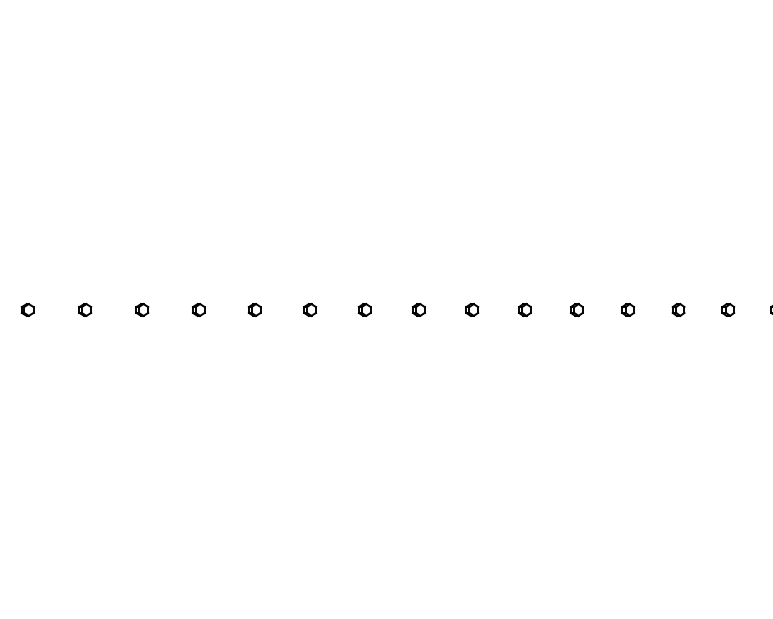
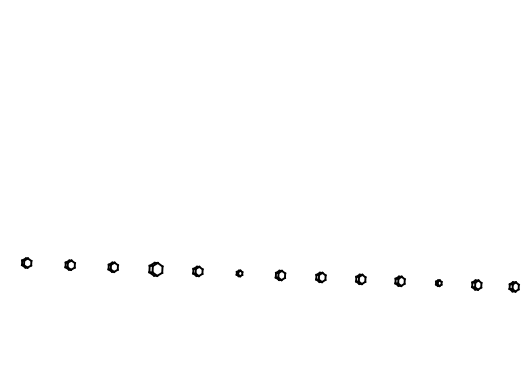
part: (364, 309) -> (155, 268), size x1.4
part: (472, 309) -> (239, 273), size x0.6
part: (728, 309) -> (438, 282), size x0.6

